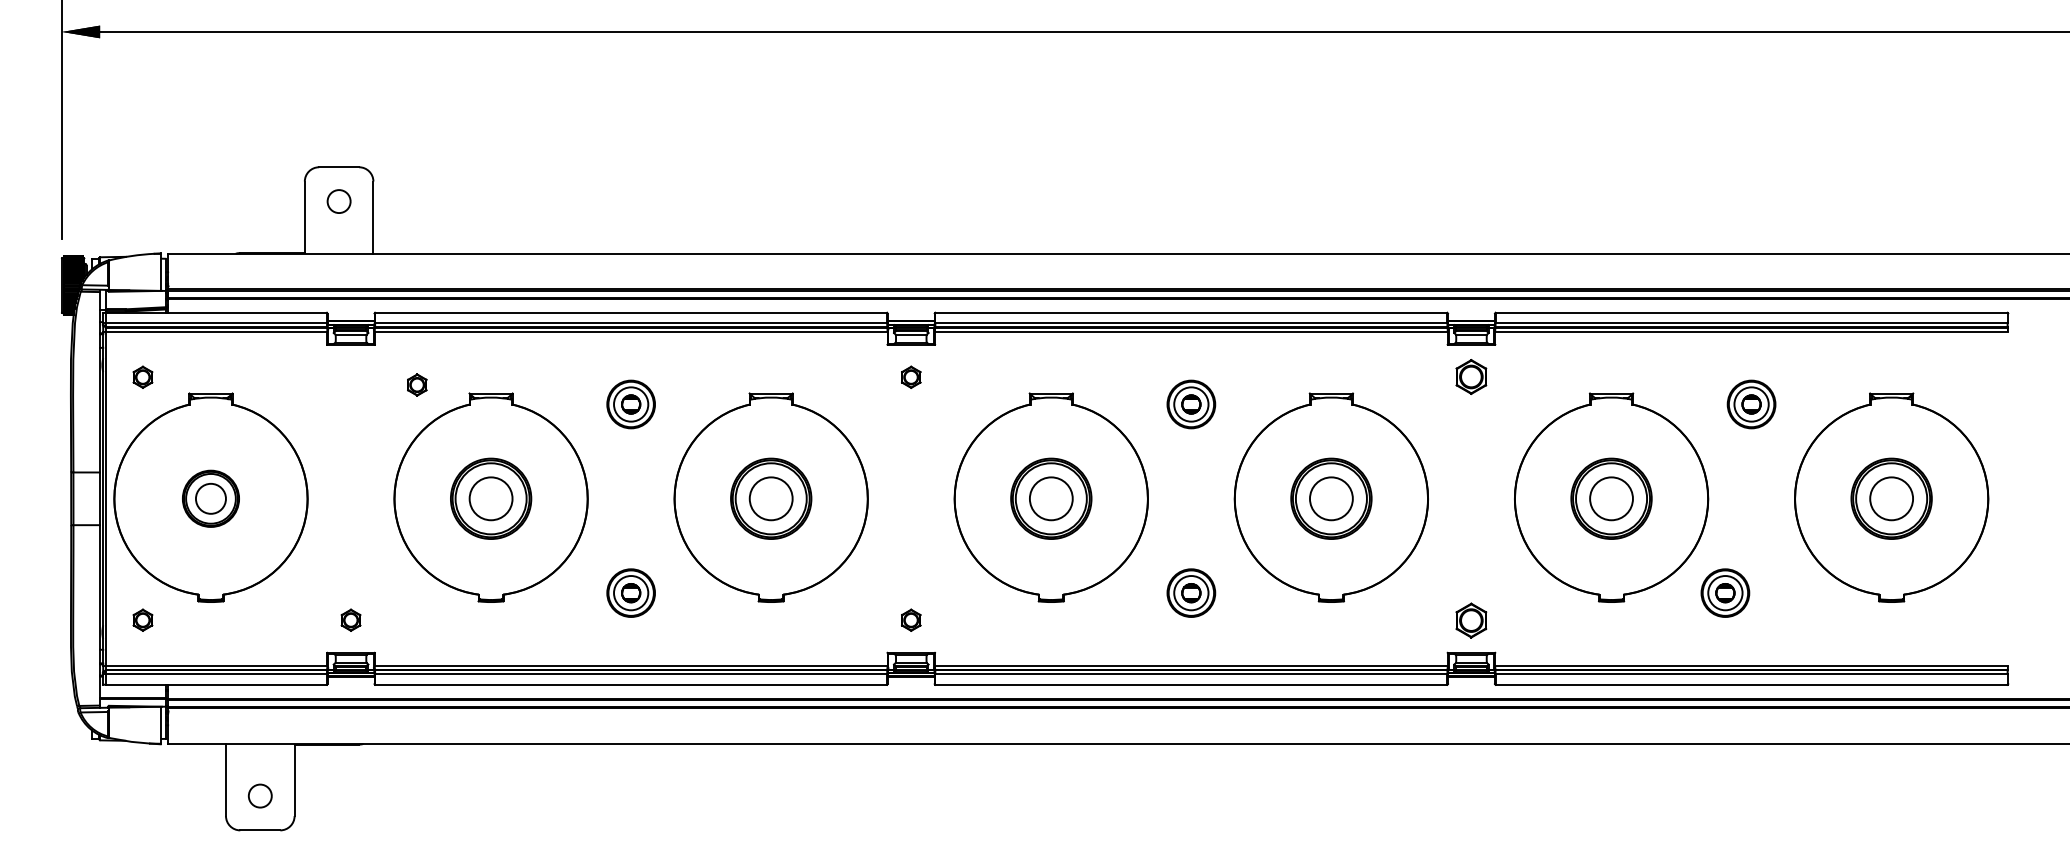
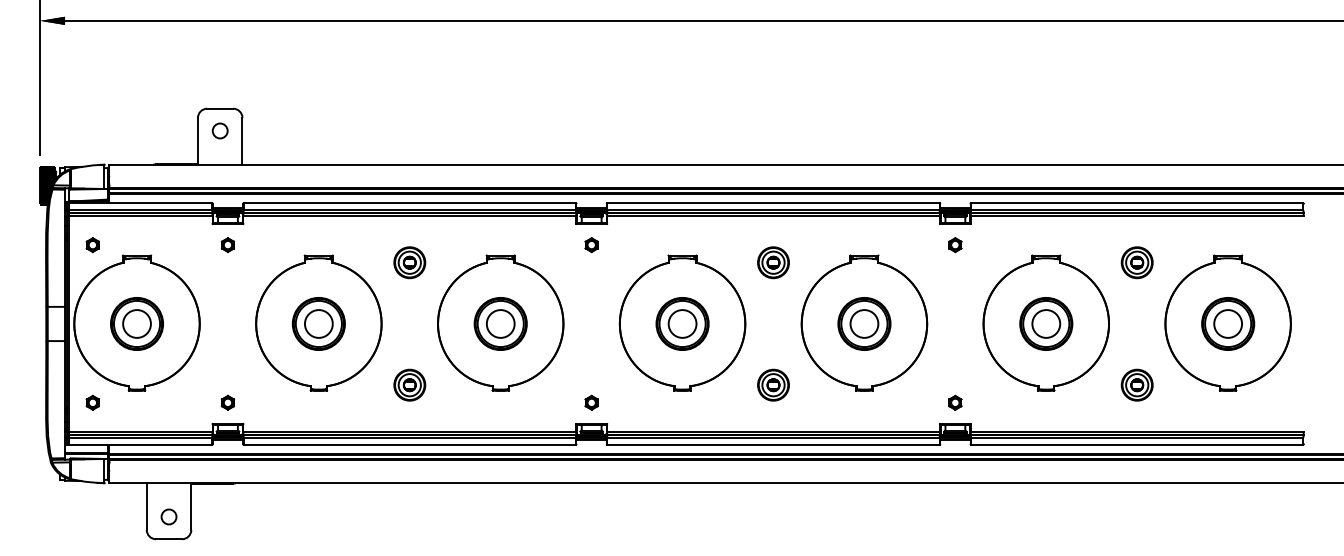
part: (1471, 377) -> (955, 245), size x0.62
part: (416, 384) -> (227, 244), moved
part: (210, 498) -> (136, 323), size x1.43
part: (1724, 592) -> (1136, 384), moved
part: (1471, 619) -> (955, 402), size x0.62

